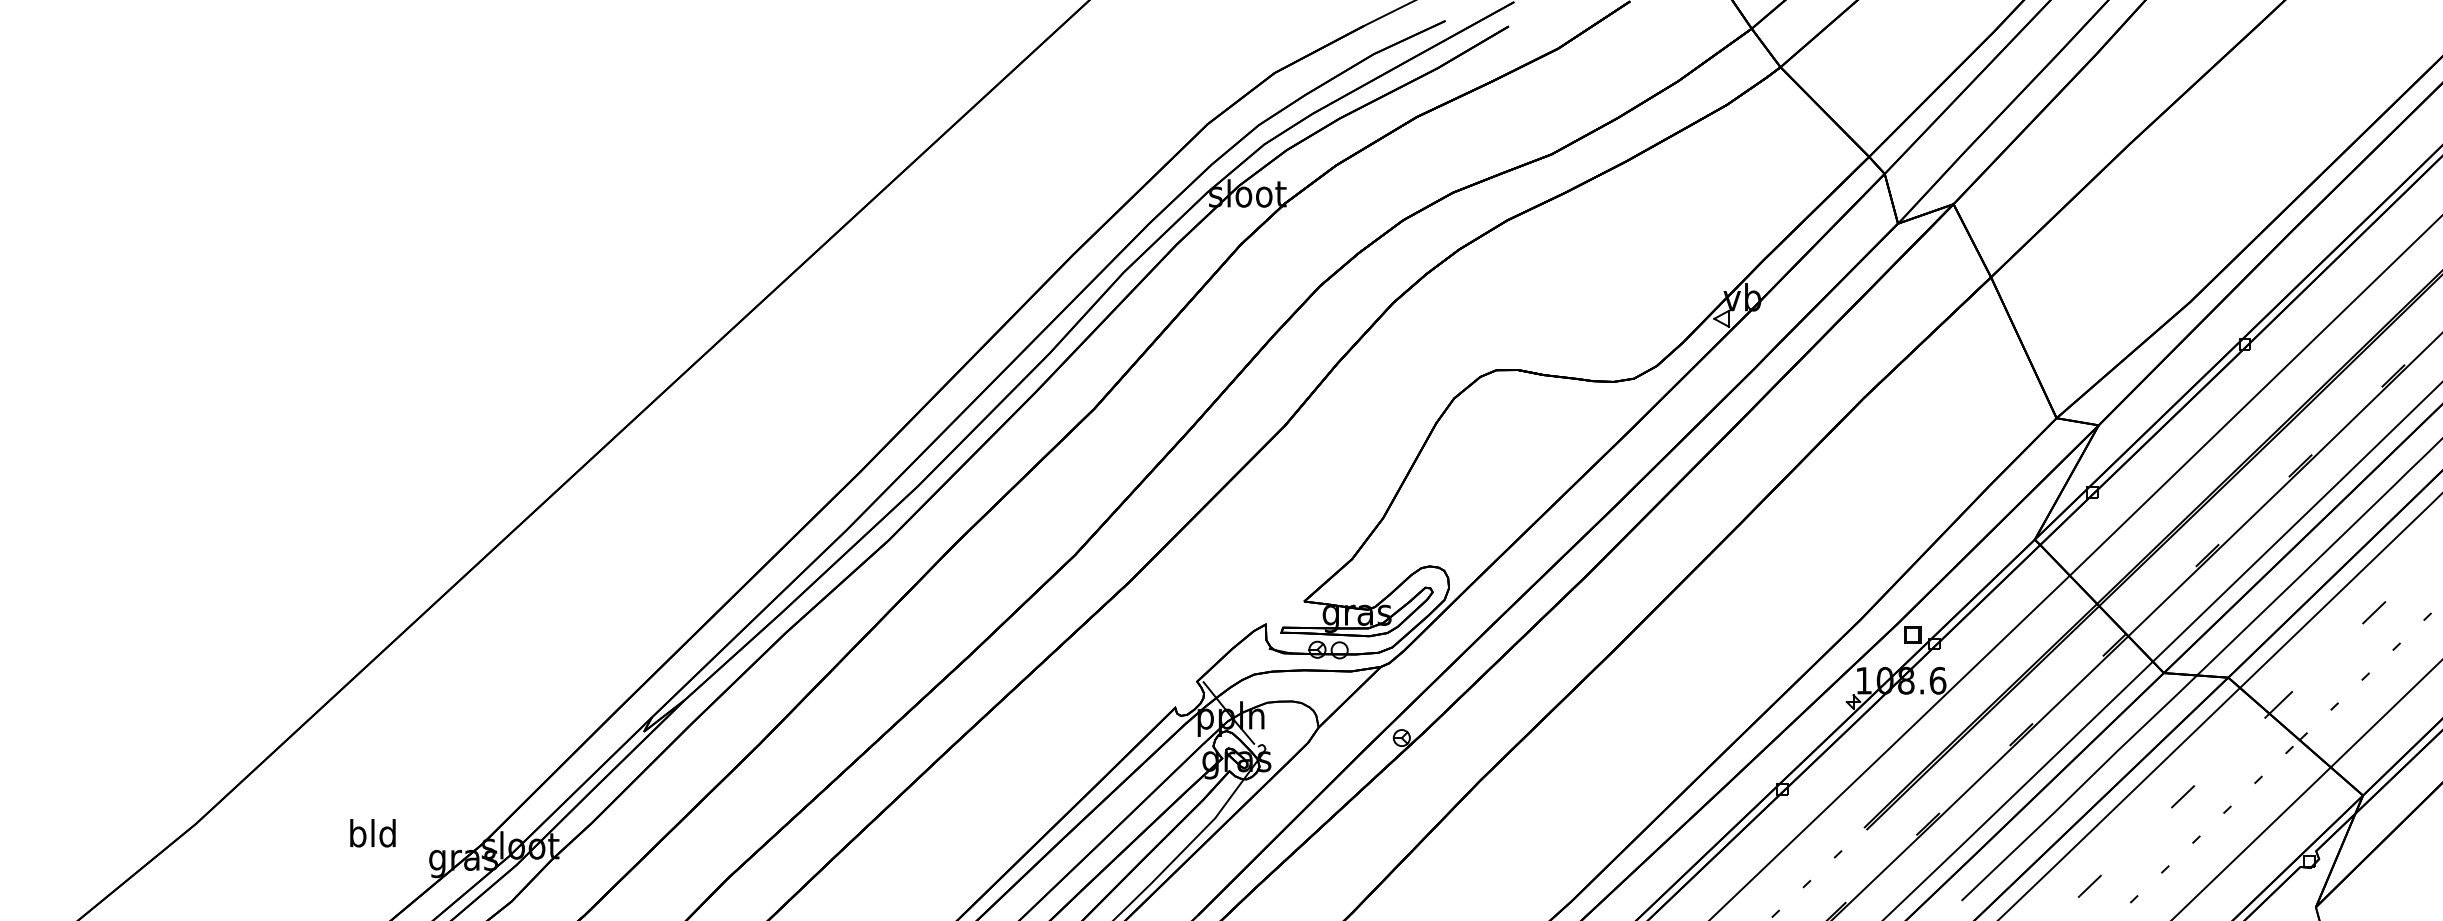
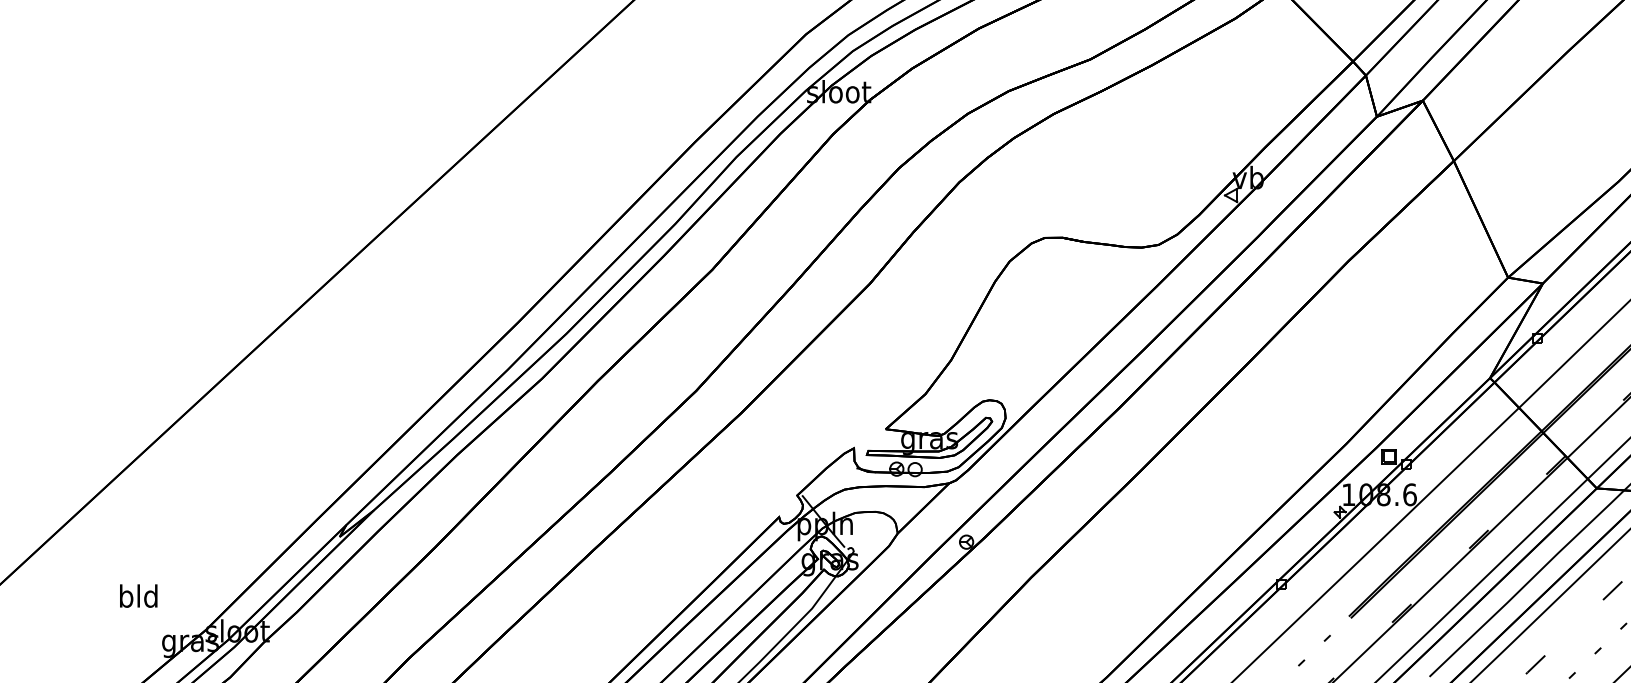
text: (372, 833) -> (138, 596), moved

